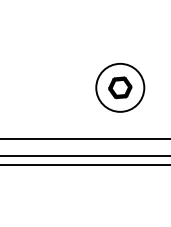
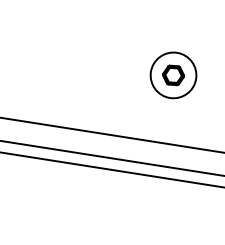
part: (120, 87) -> (173, 75), size x0.71

